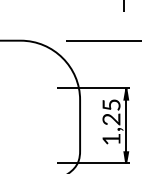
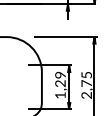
text: (111, 103) -> (60, 74), 1,25 -> 1,29

